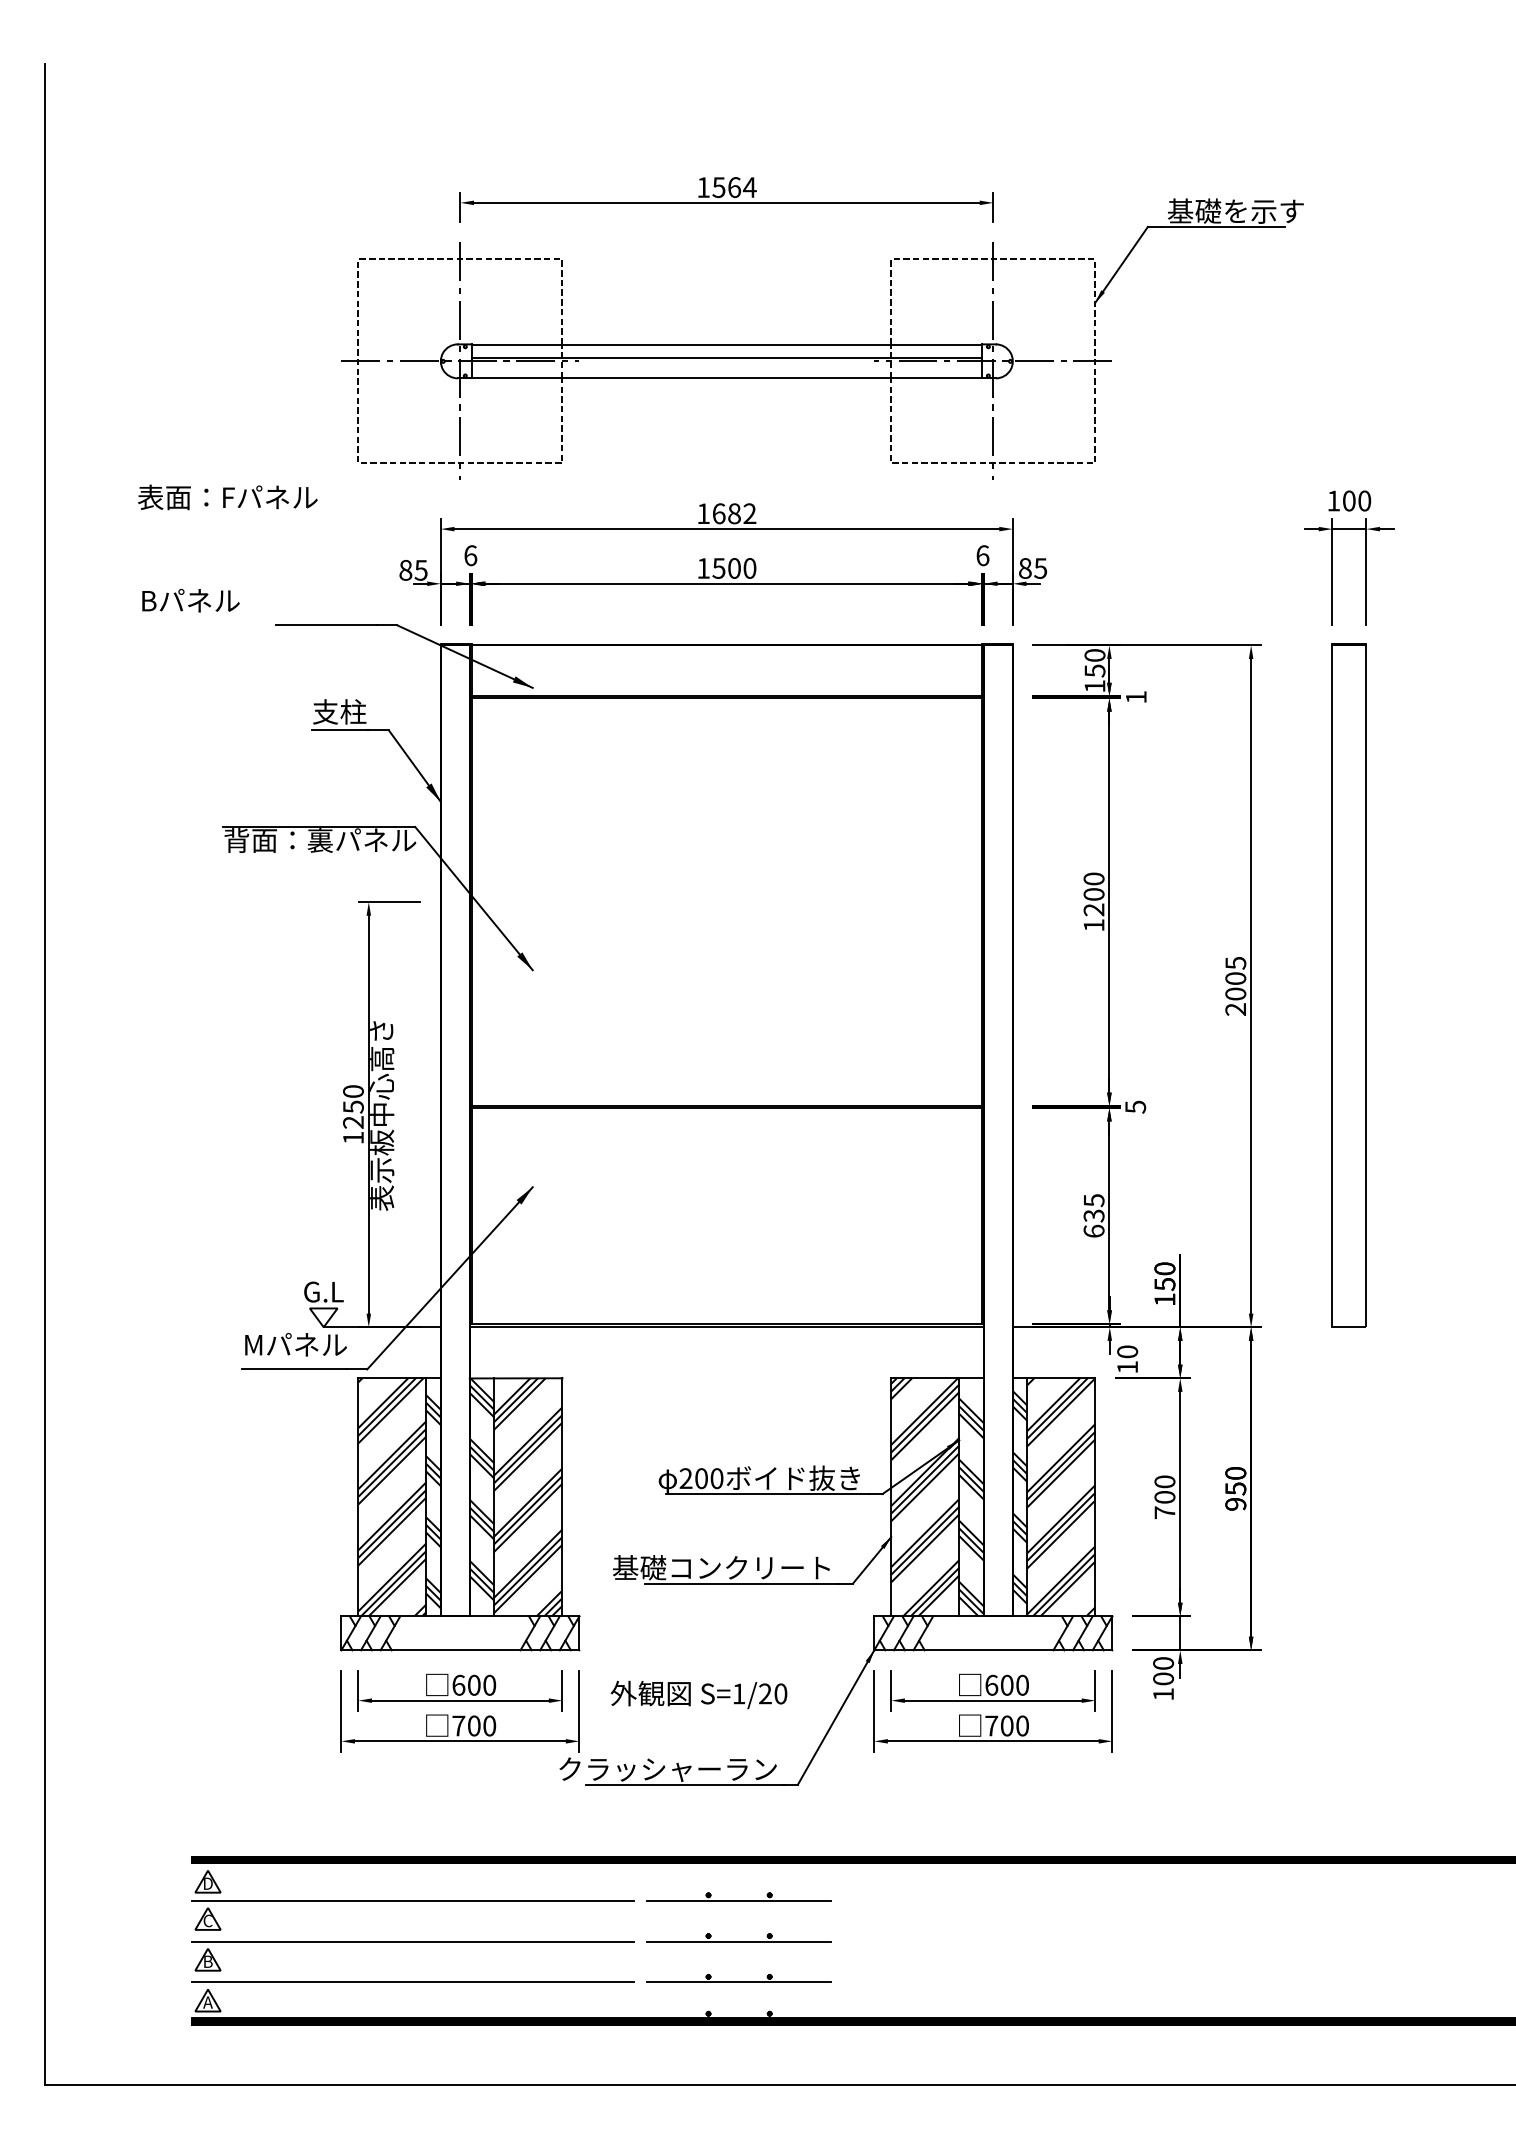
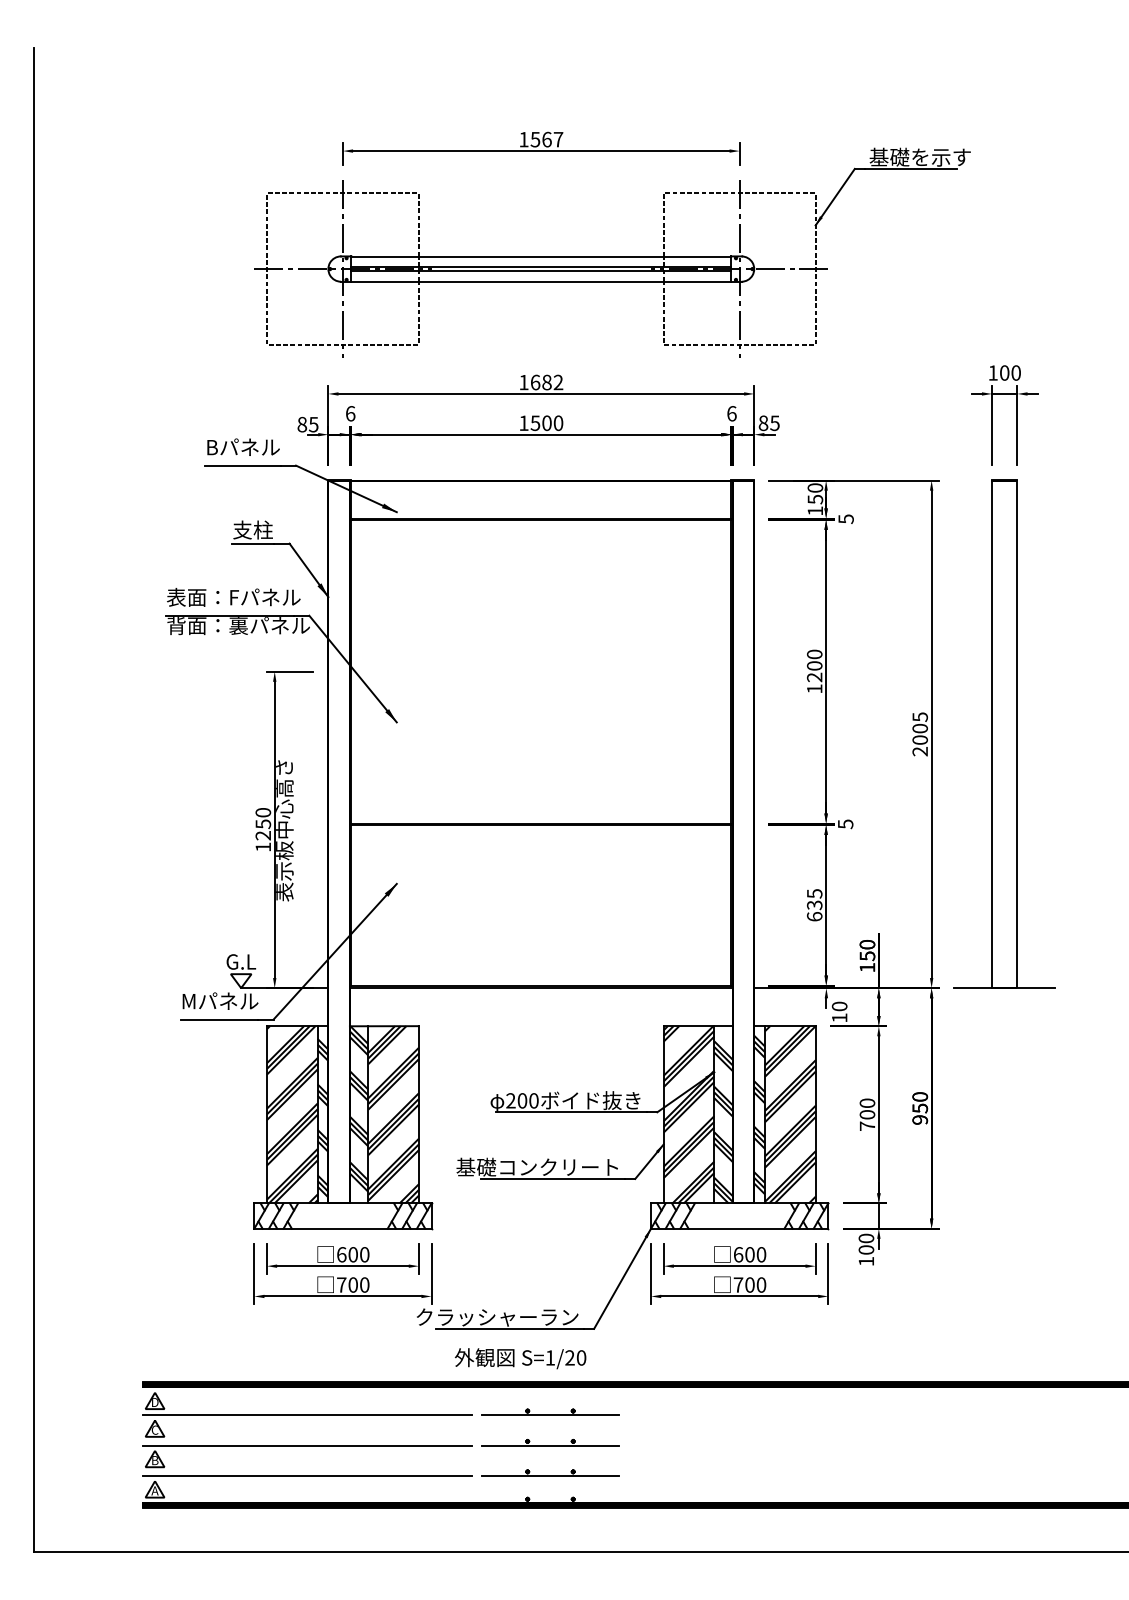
text: (749, 187) -> (558, 139), 1564 -> 1567
line: (726, 364) -> (541, 271), added
text: (227, 497) -> (233, 597), moved
text: (190, 600) -> (243, 447), moved
text: (1136, 697) -> (846, 519), 1 -> 5
line: (1349, 1327) -> (1004, 988), added
text: (698, 1694) -> (520, 1358), moved

